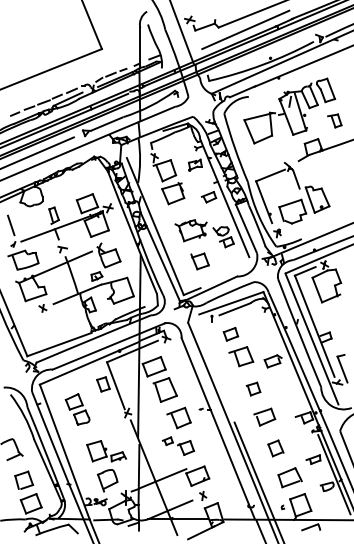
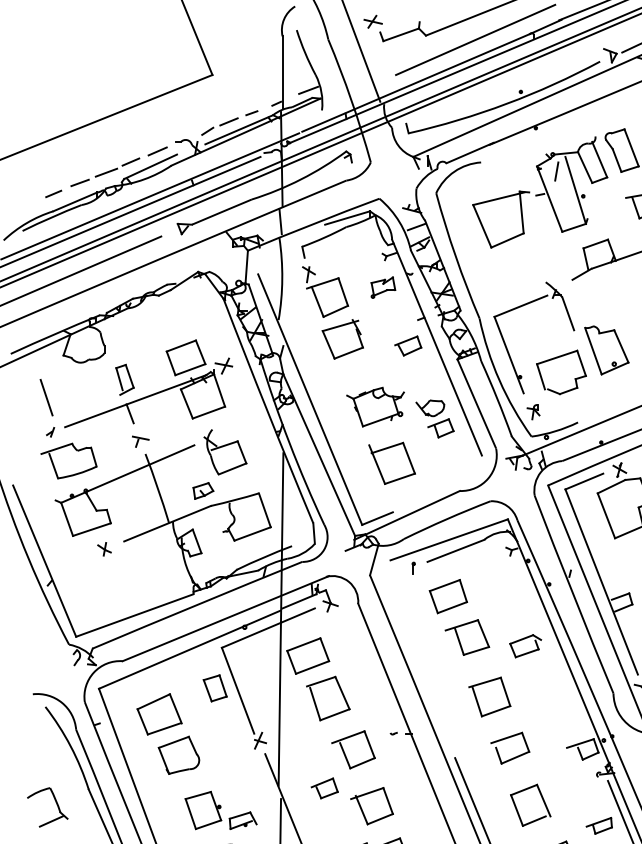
part: (199, 261) -> (390, 463), size x1.43
part: (230, 334) -> (447, 597), size x1.43
part: (253, 388) -> (489, 695), size x1.67
part: (77, 409) -> (167, 734), size x1.43
part: (178, 445) -> (352, 800), size x1.43
part: (275, 448) -> (529, 805), size x1.43

